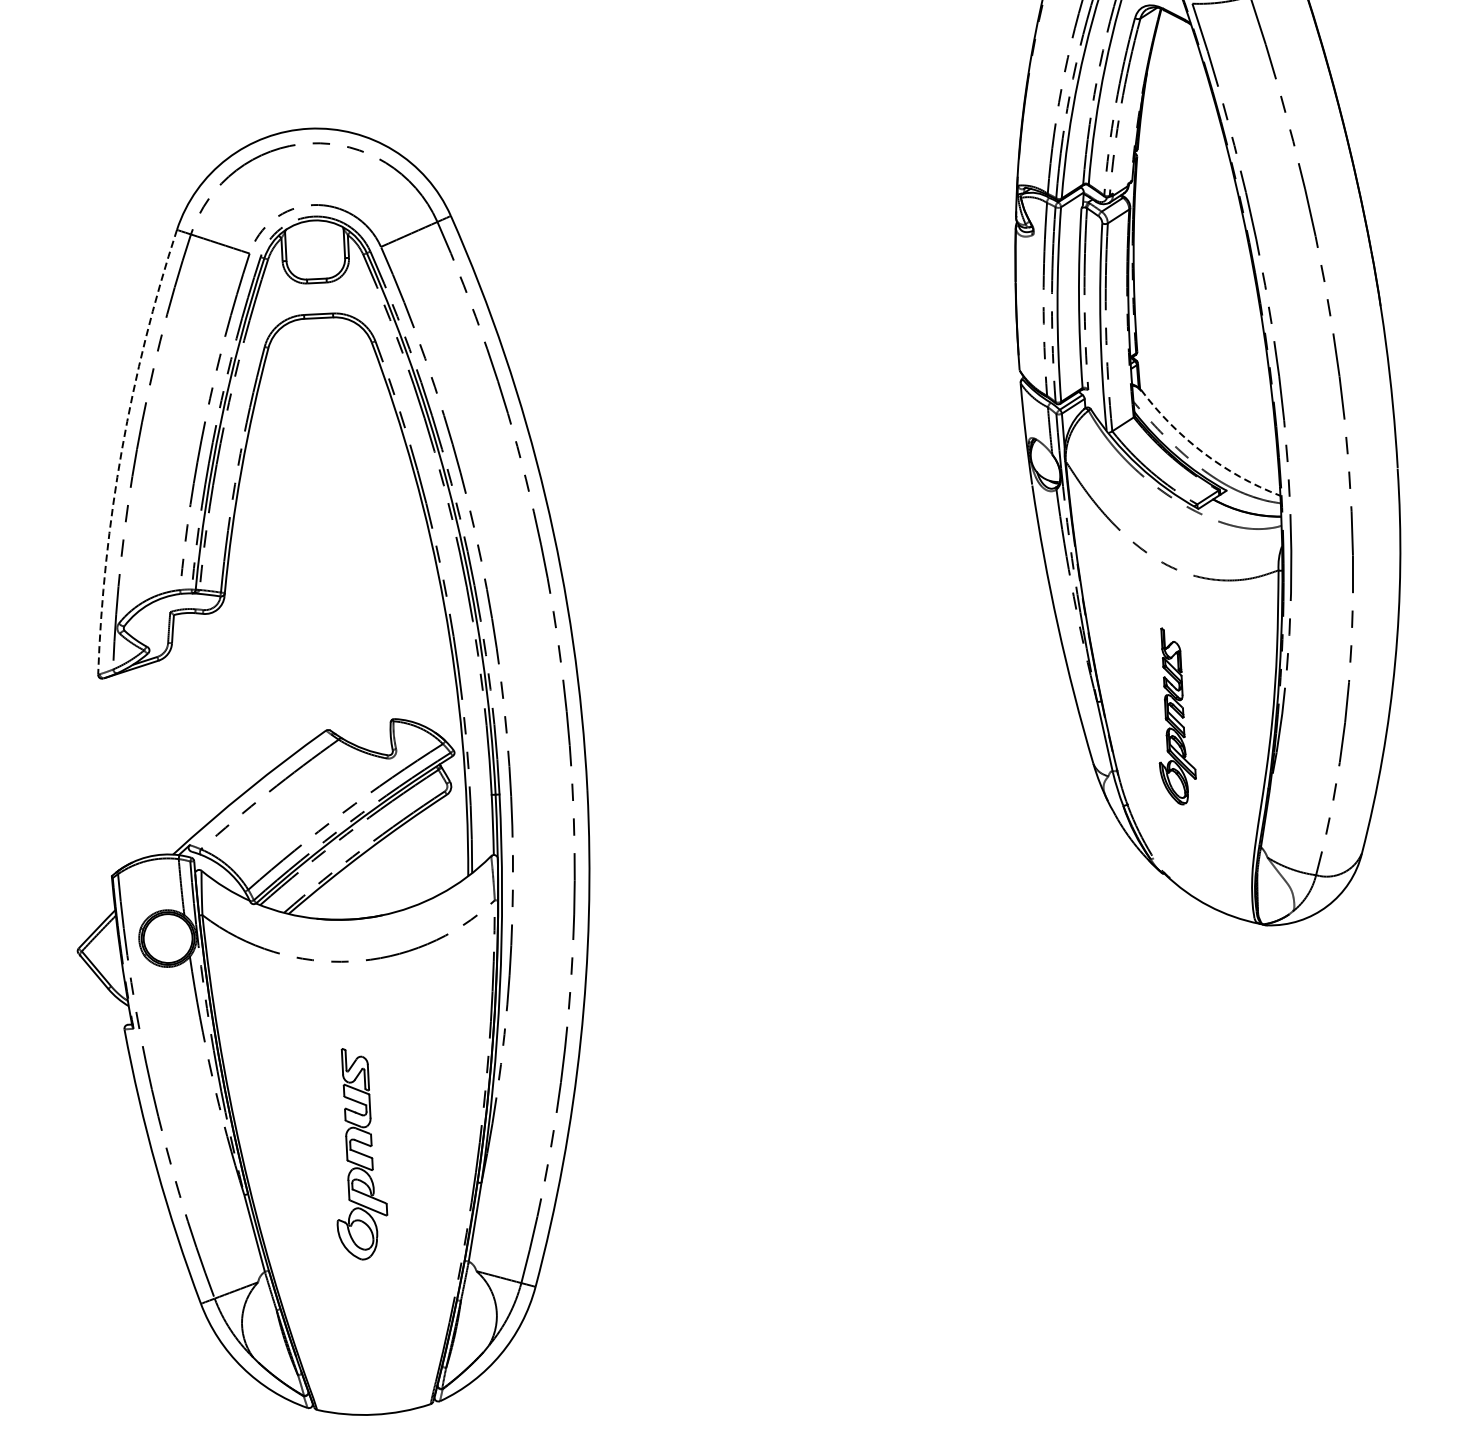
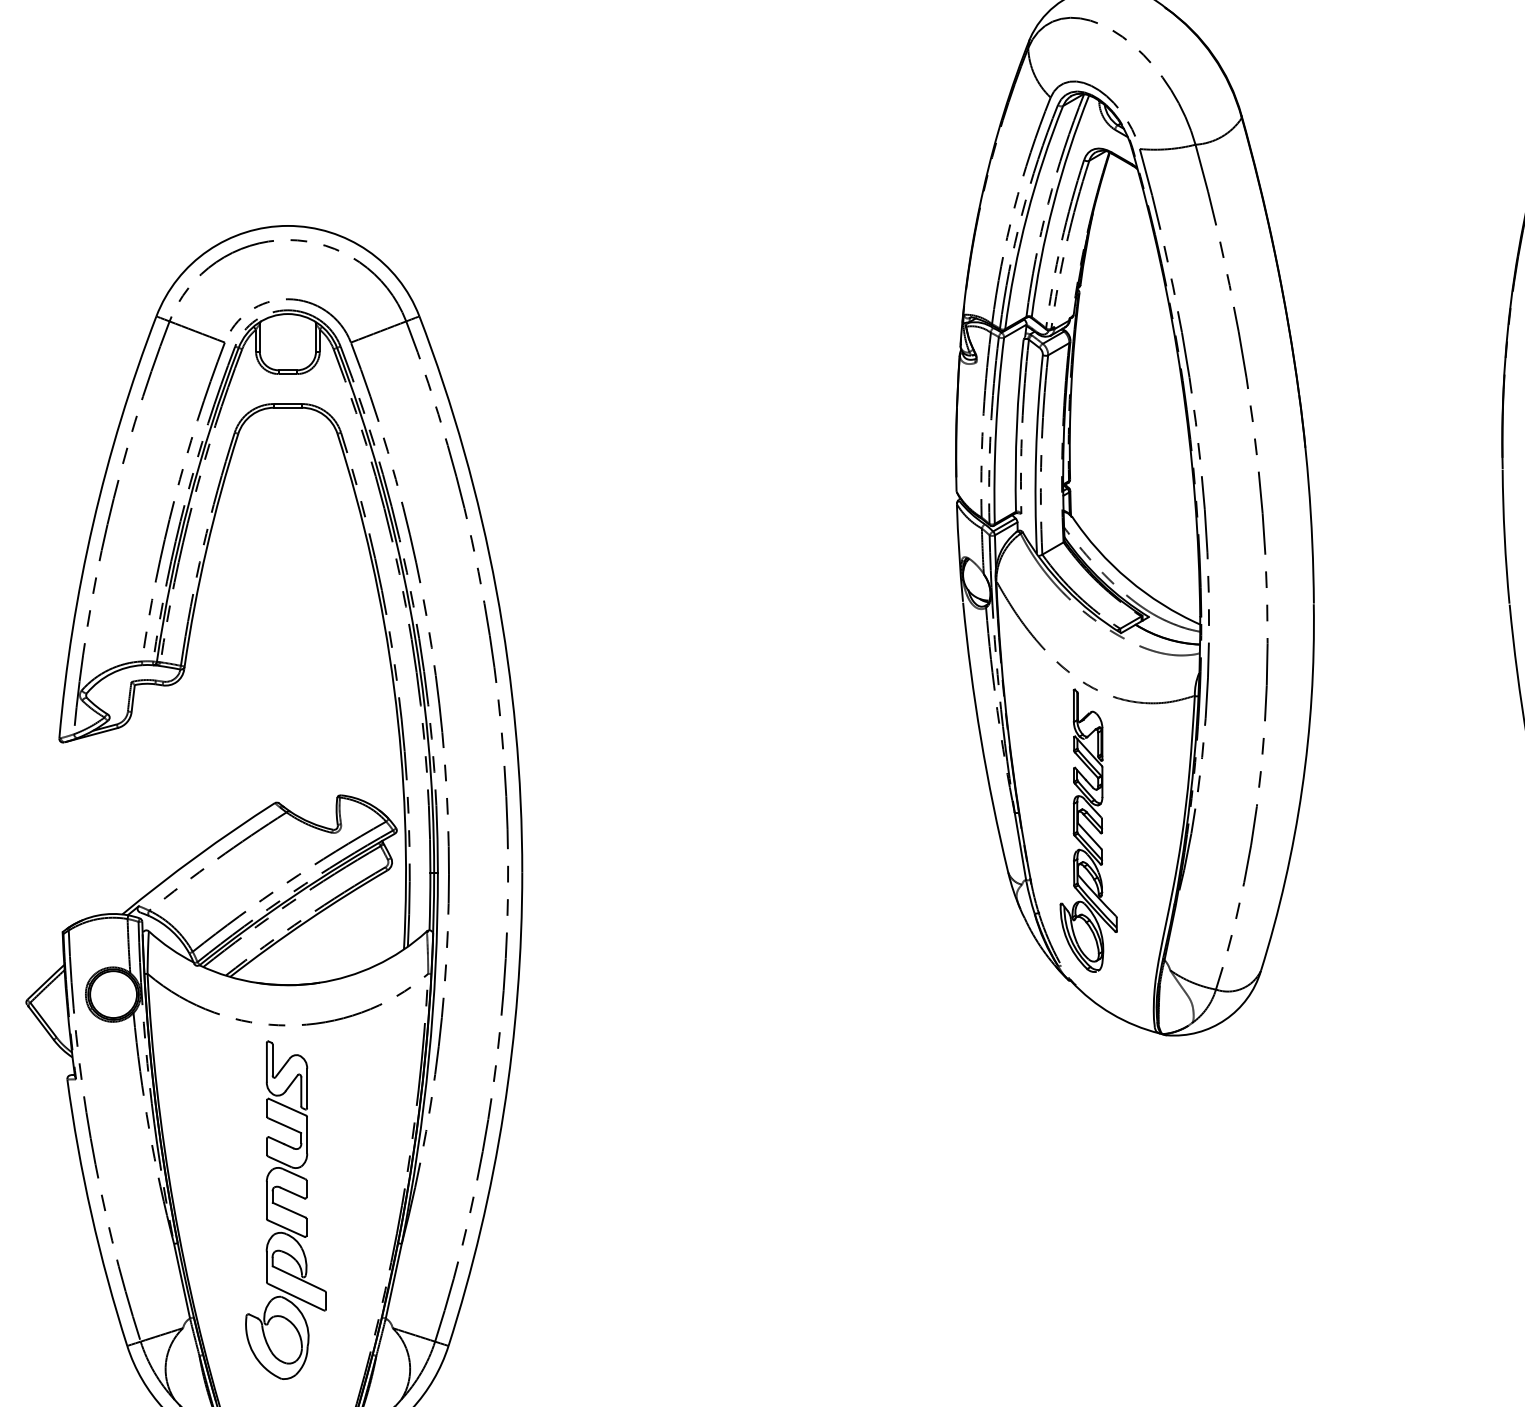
arc: (122, 449) -> (93, 524), dashed -> solid
arc: (1203, 452) -> (1128, 579), dashed -> solid
part: (1174, 716) -> (1088, 830), size x1.67
part: (358, 1153) -> (285, 1209), size x1.67

